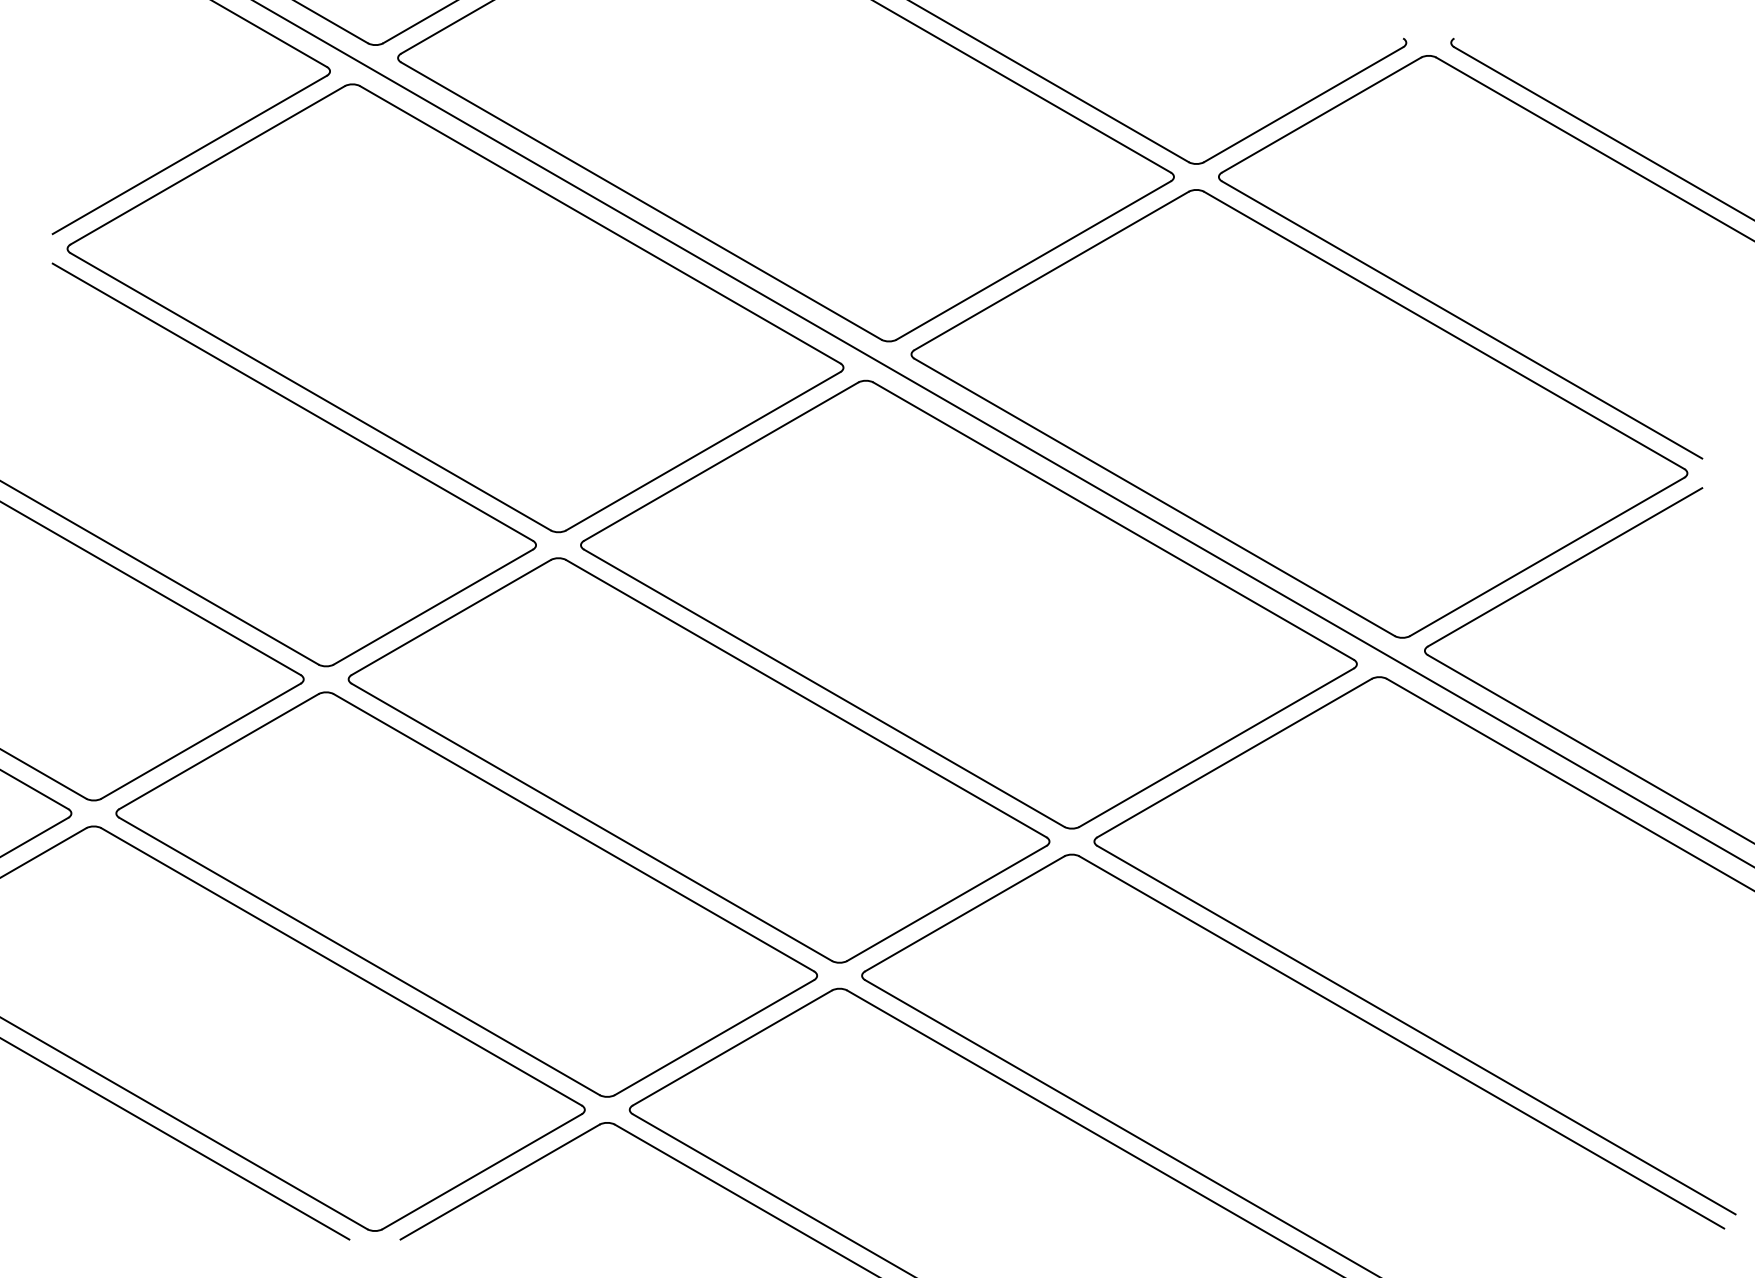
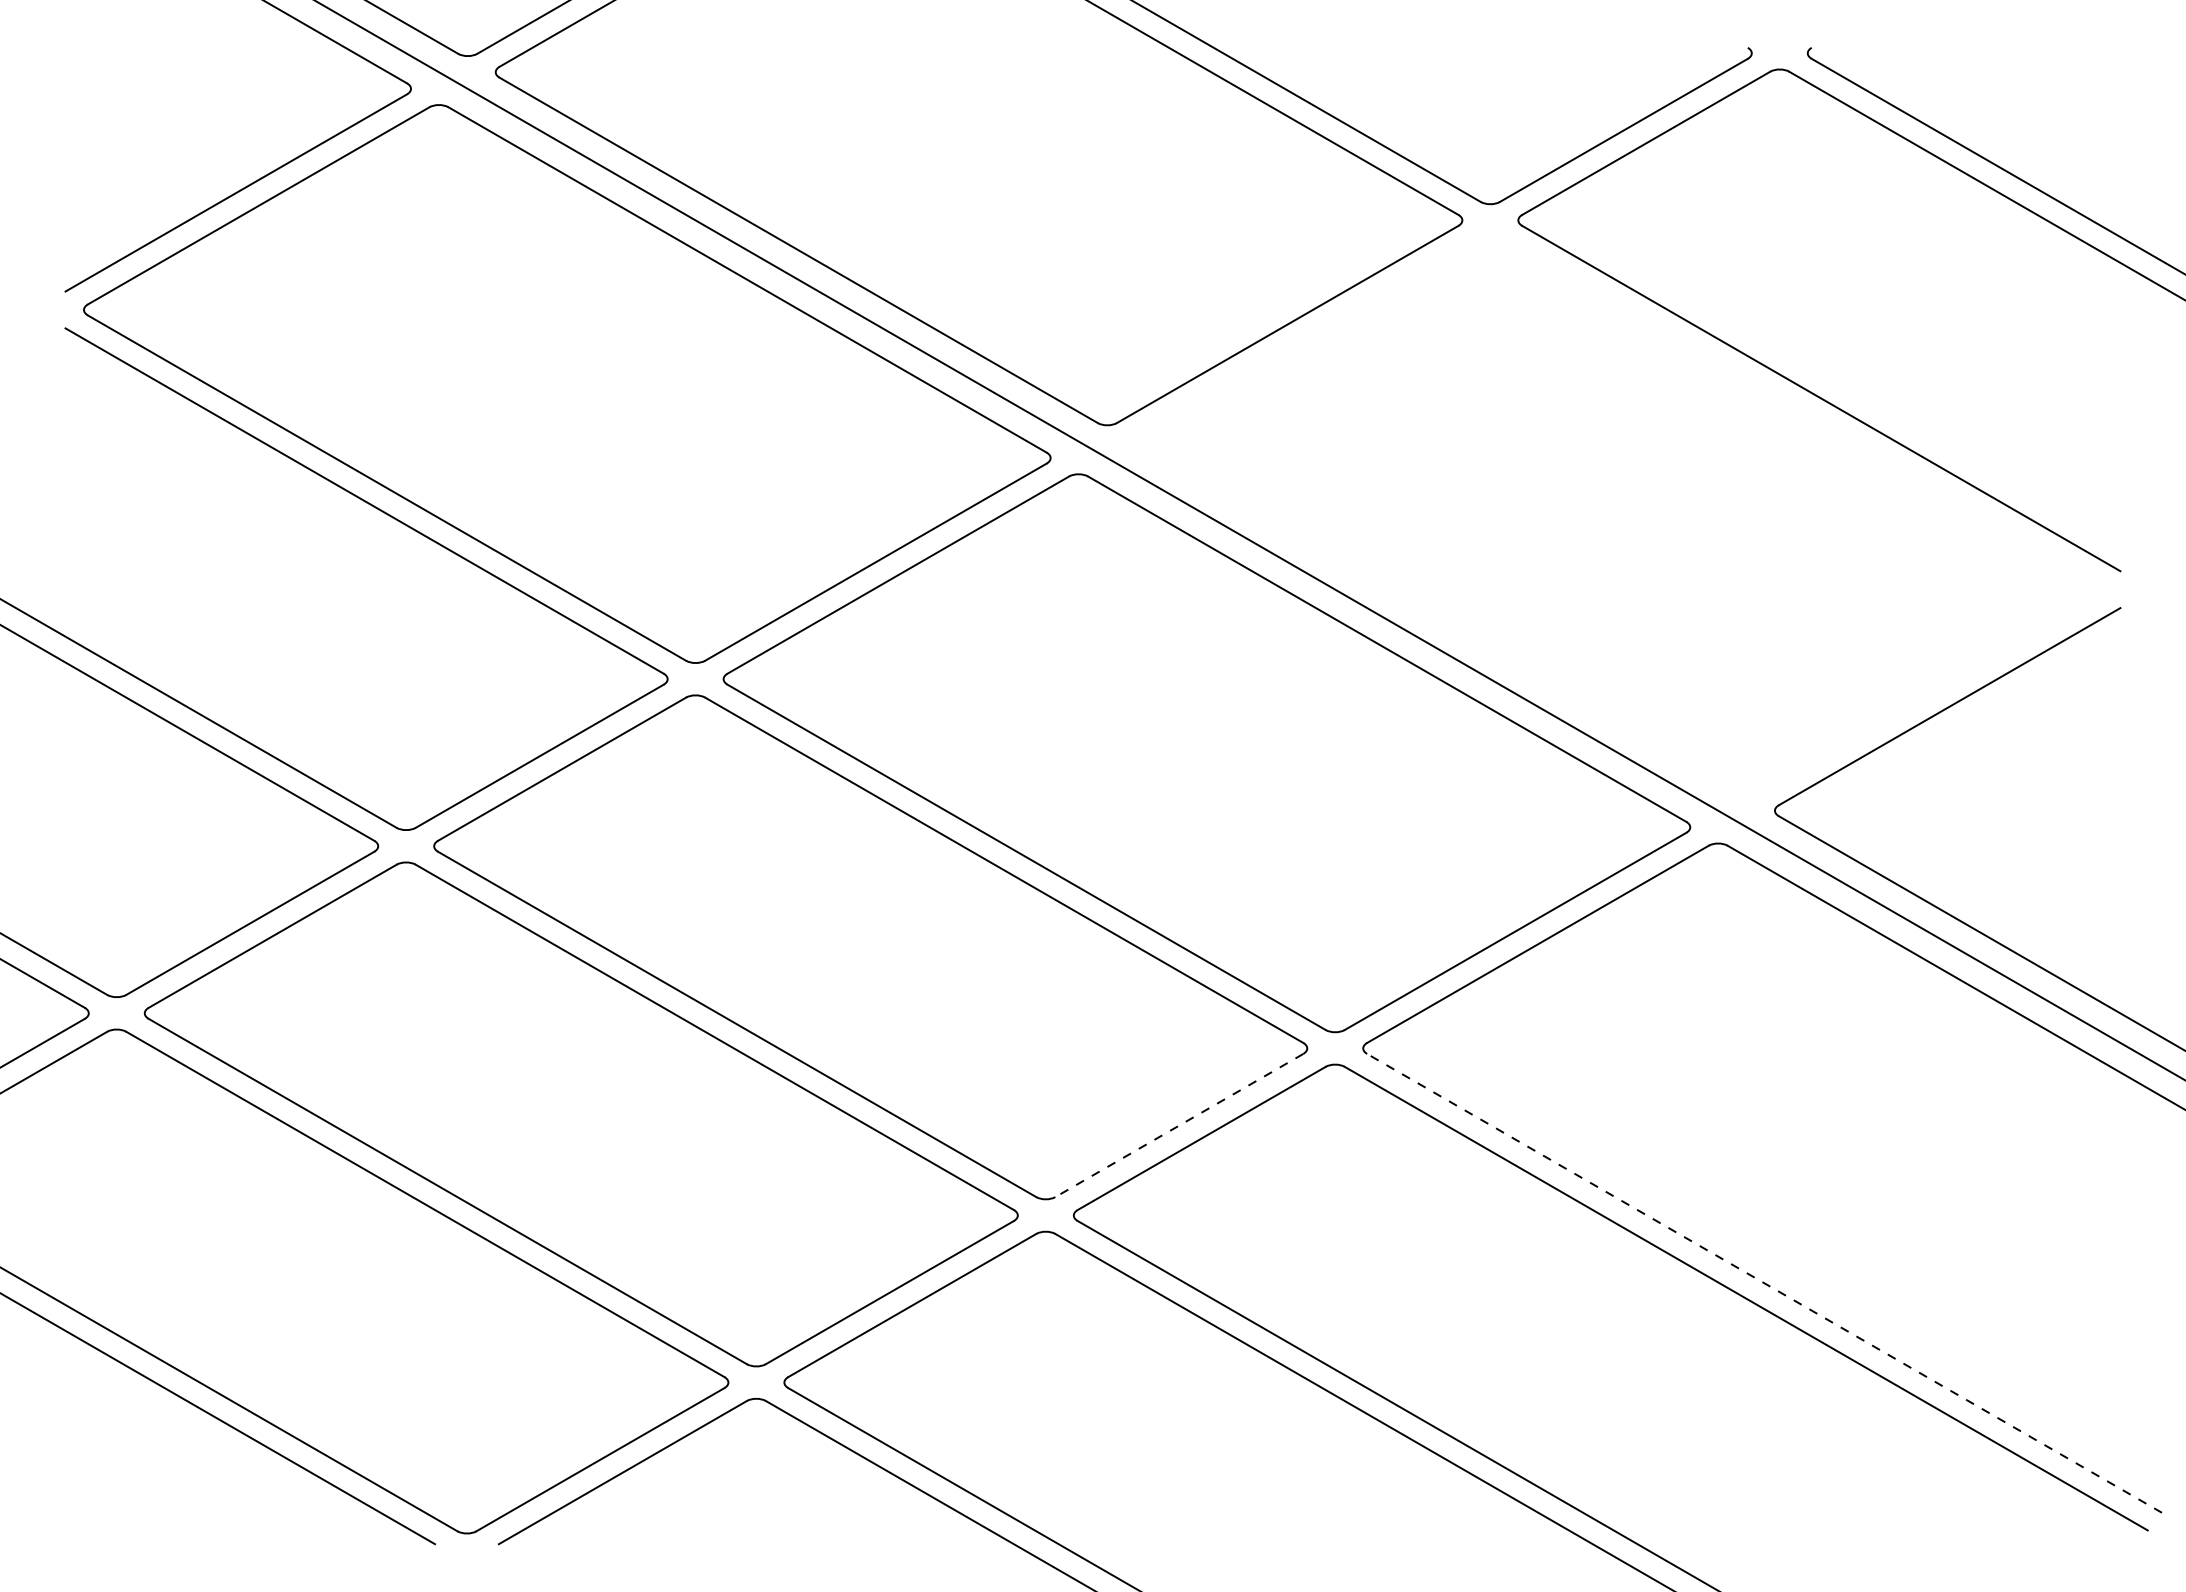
part: (1299, 413) -> (1618, 515), removed
line: (946, 903) -> (1178, 1125), solid -> dashed
line: (1416, 1030) -> (1764, 1283), solid -> dashed

